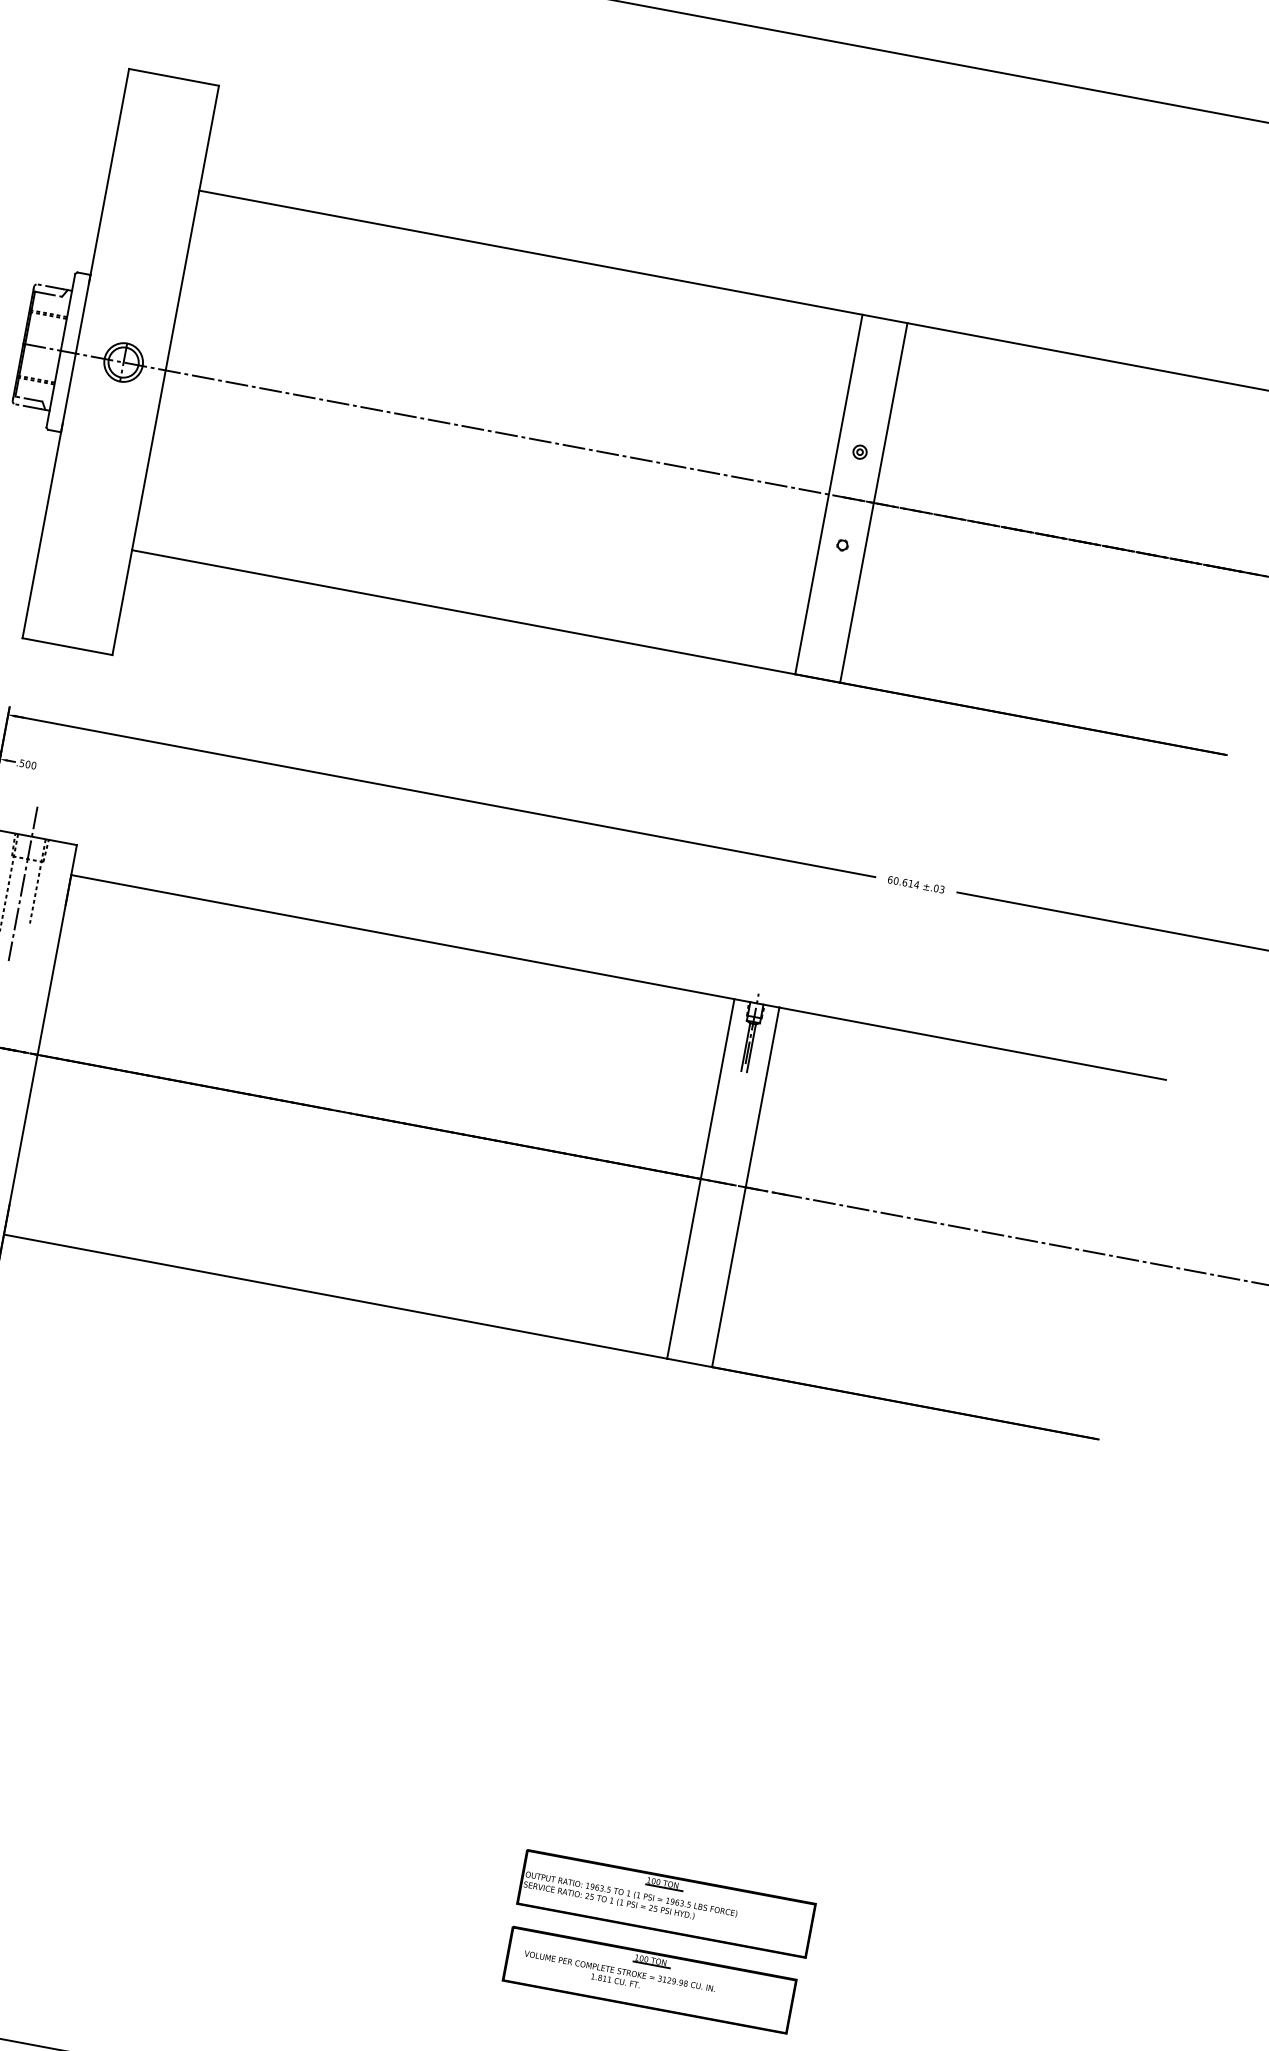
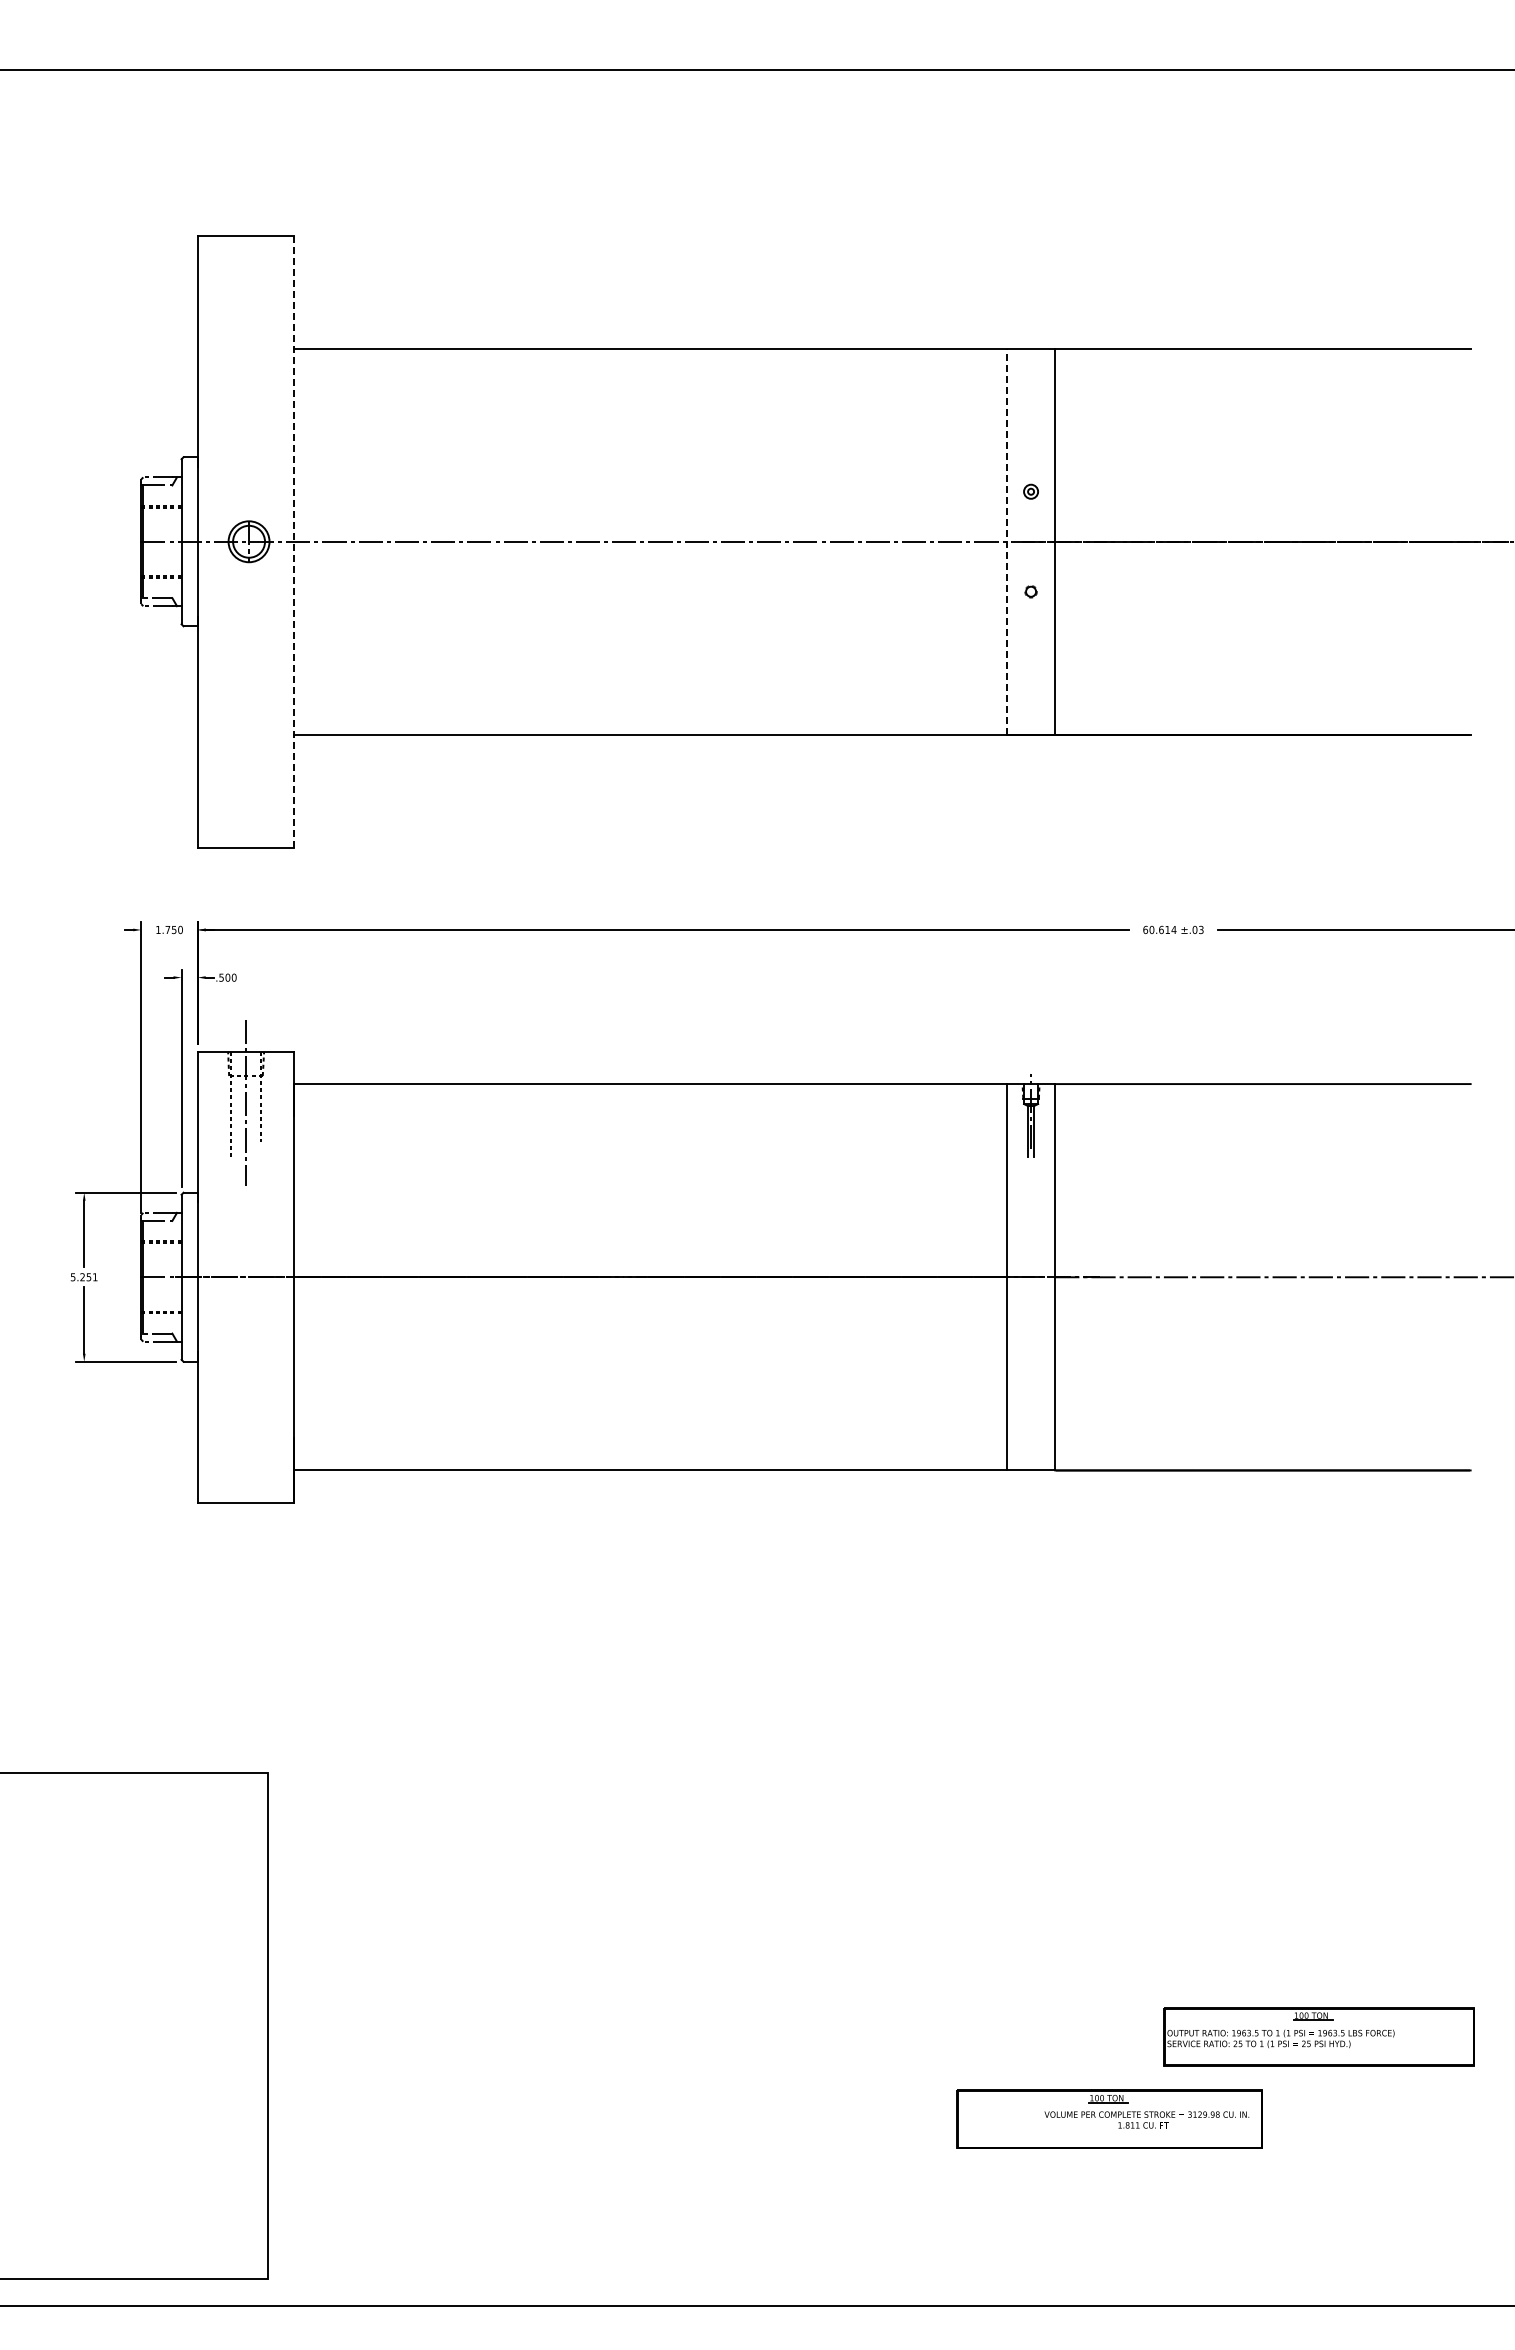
line: (165, 370) -> (294, 541), solid -> dashed
line: (828, 494) -> (1006, 541), solid -> dashed
part: (665, 1903) -> (1318, 2036), moved
text: (618, 1975) -> (1146, 2119), moved

